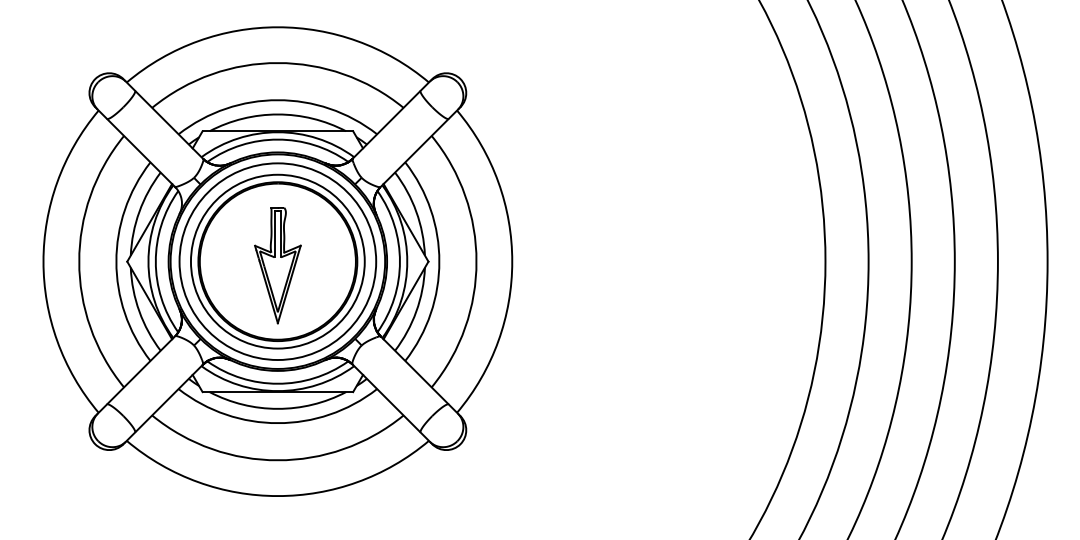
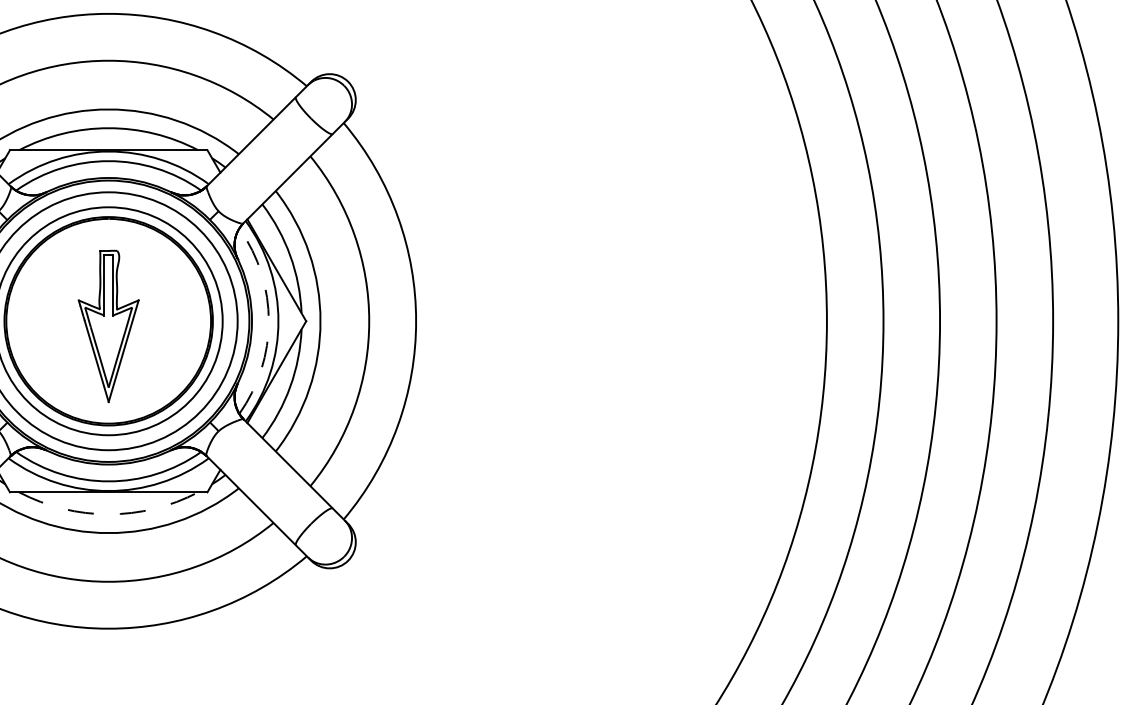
arc: (399, 261) -> (268, 321), solid -> dashed
arc: (277, 408) -> (108, 513), solid -> dashed

